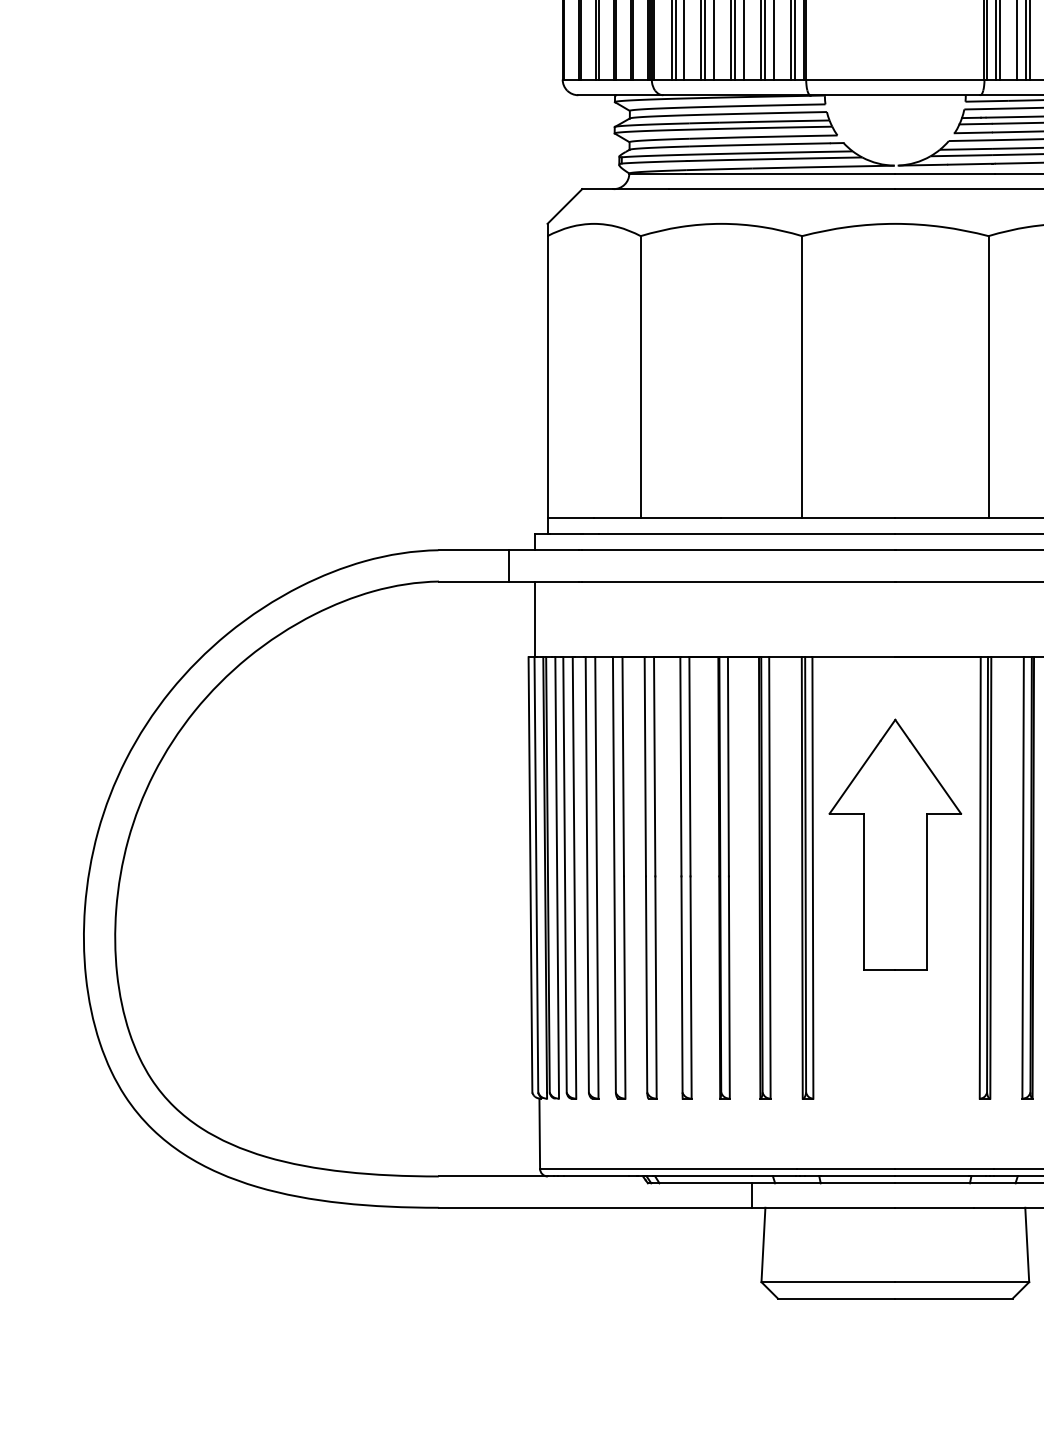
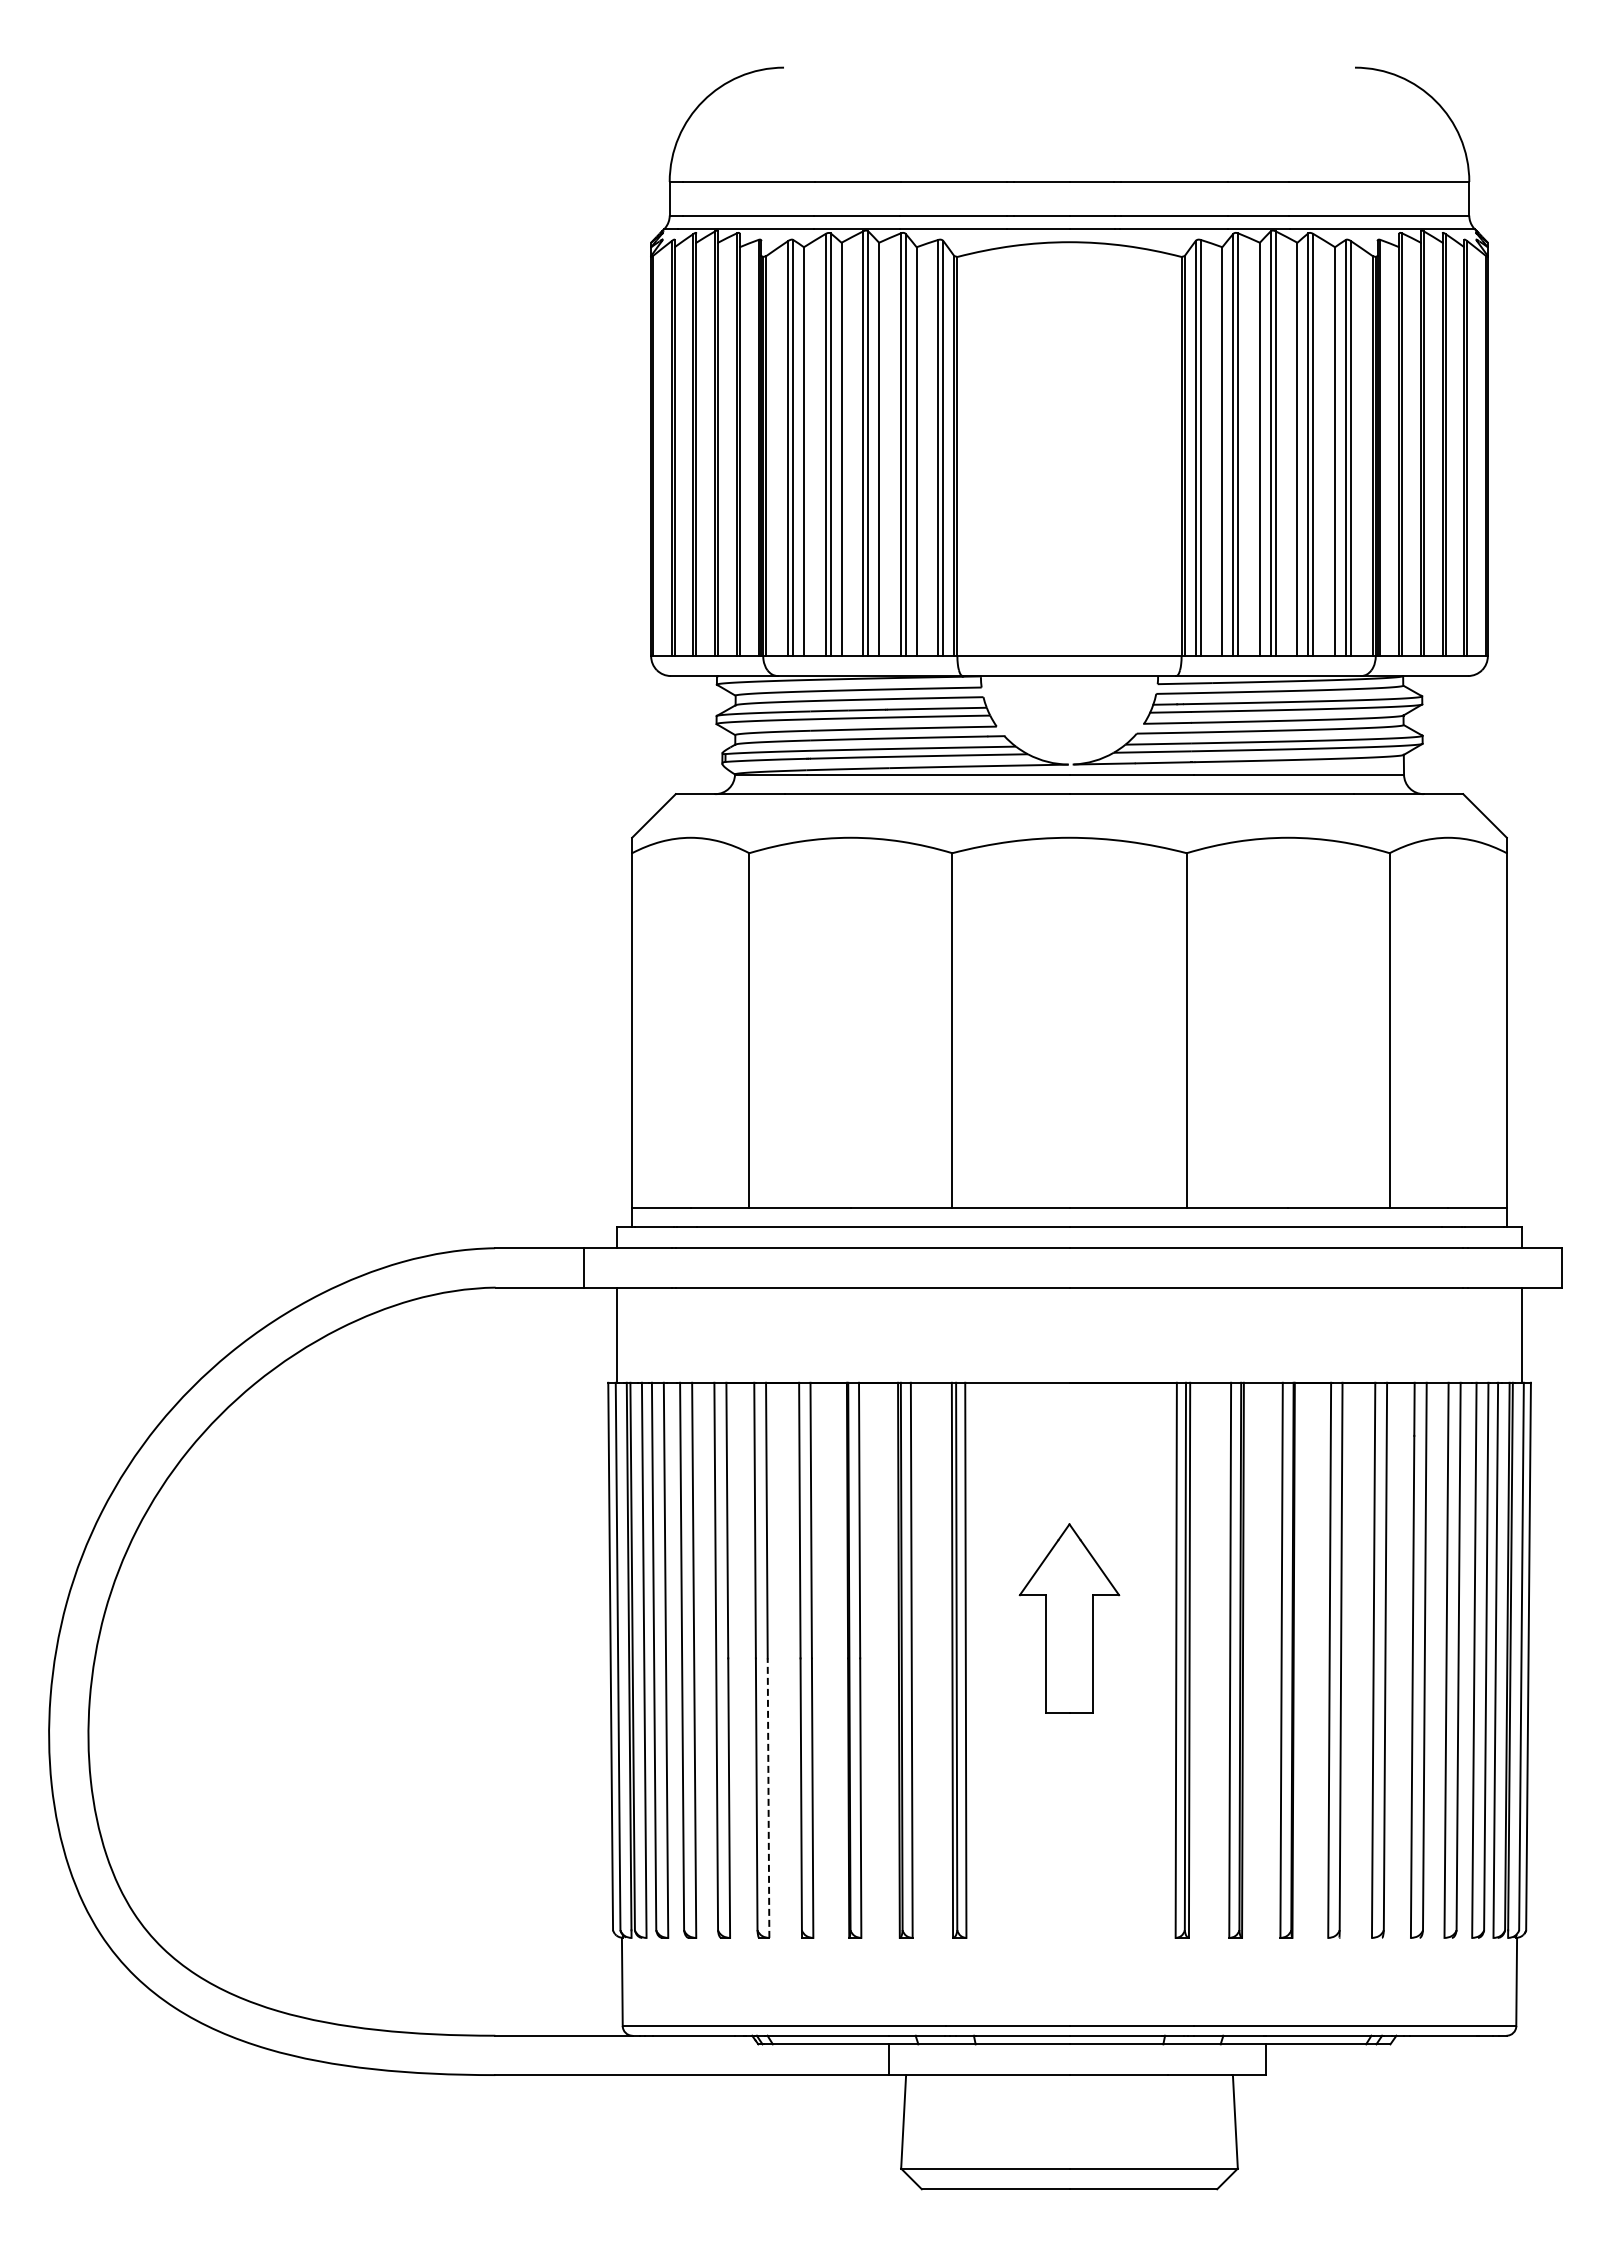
part: (895, 844) -> (1069, 1618), size x0.6
line: (655, 987) -> (768, 1798), solid -> dashed

